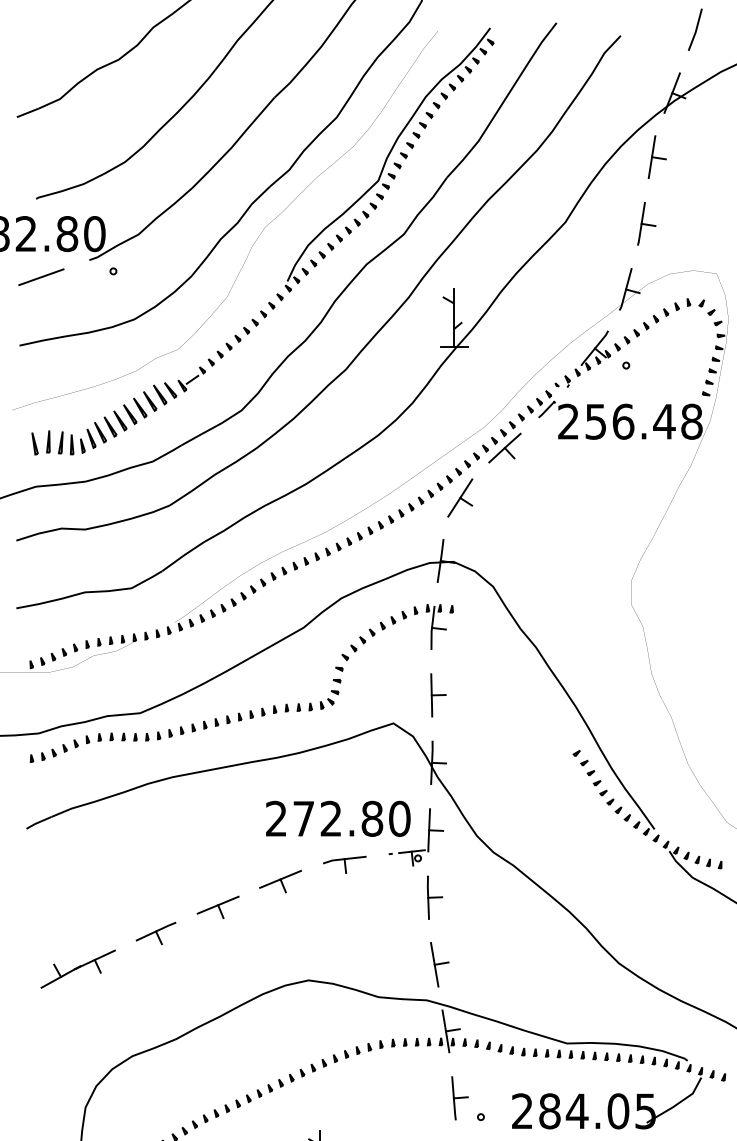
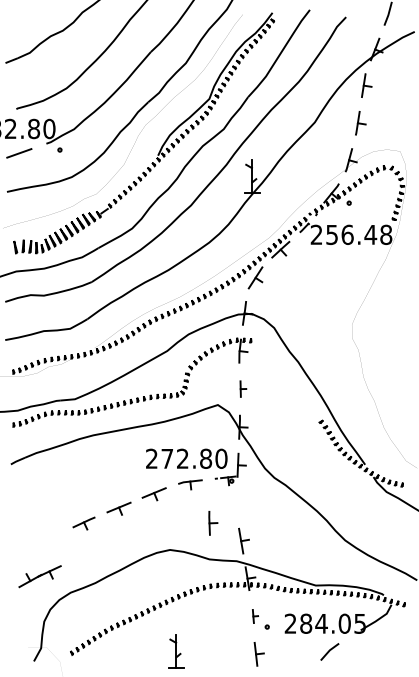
part: (438, 694) -> (243, 388), size x0.7
part: (435, 898) -> (213, 523), moved
part: (77, 968) -> (39, 576), moved
part: (460, 1098) -> (255, 616), size x0.6

